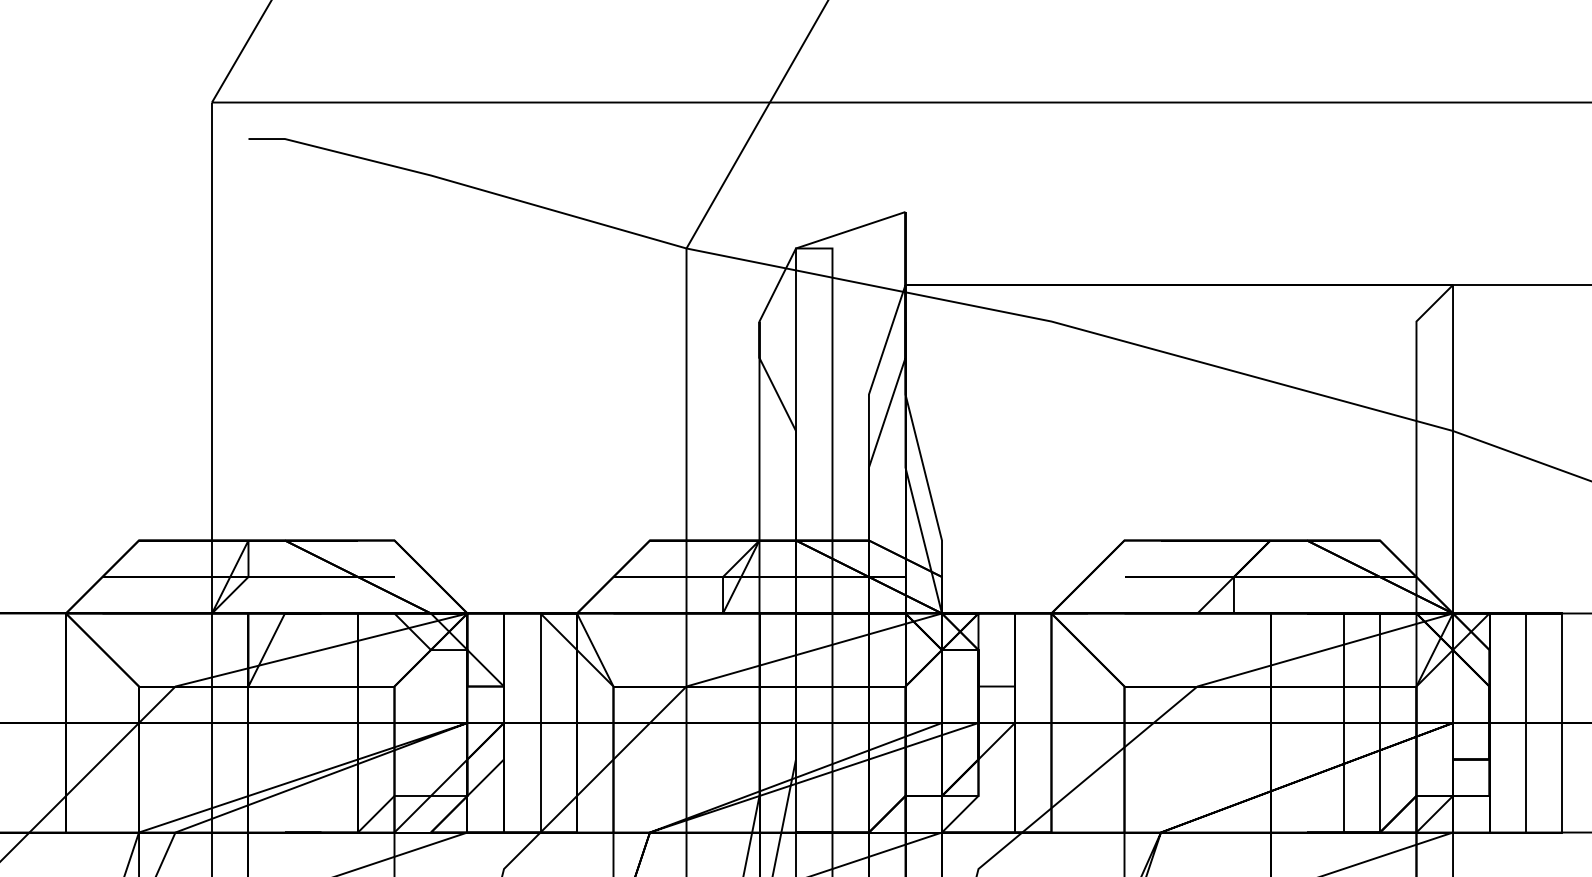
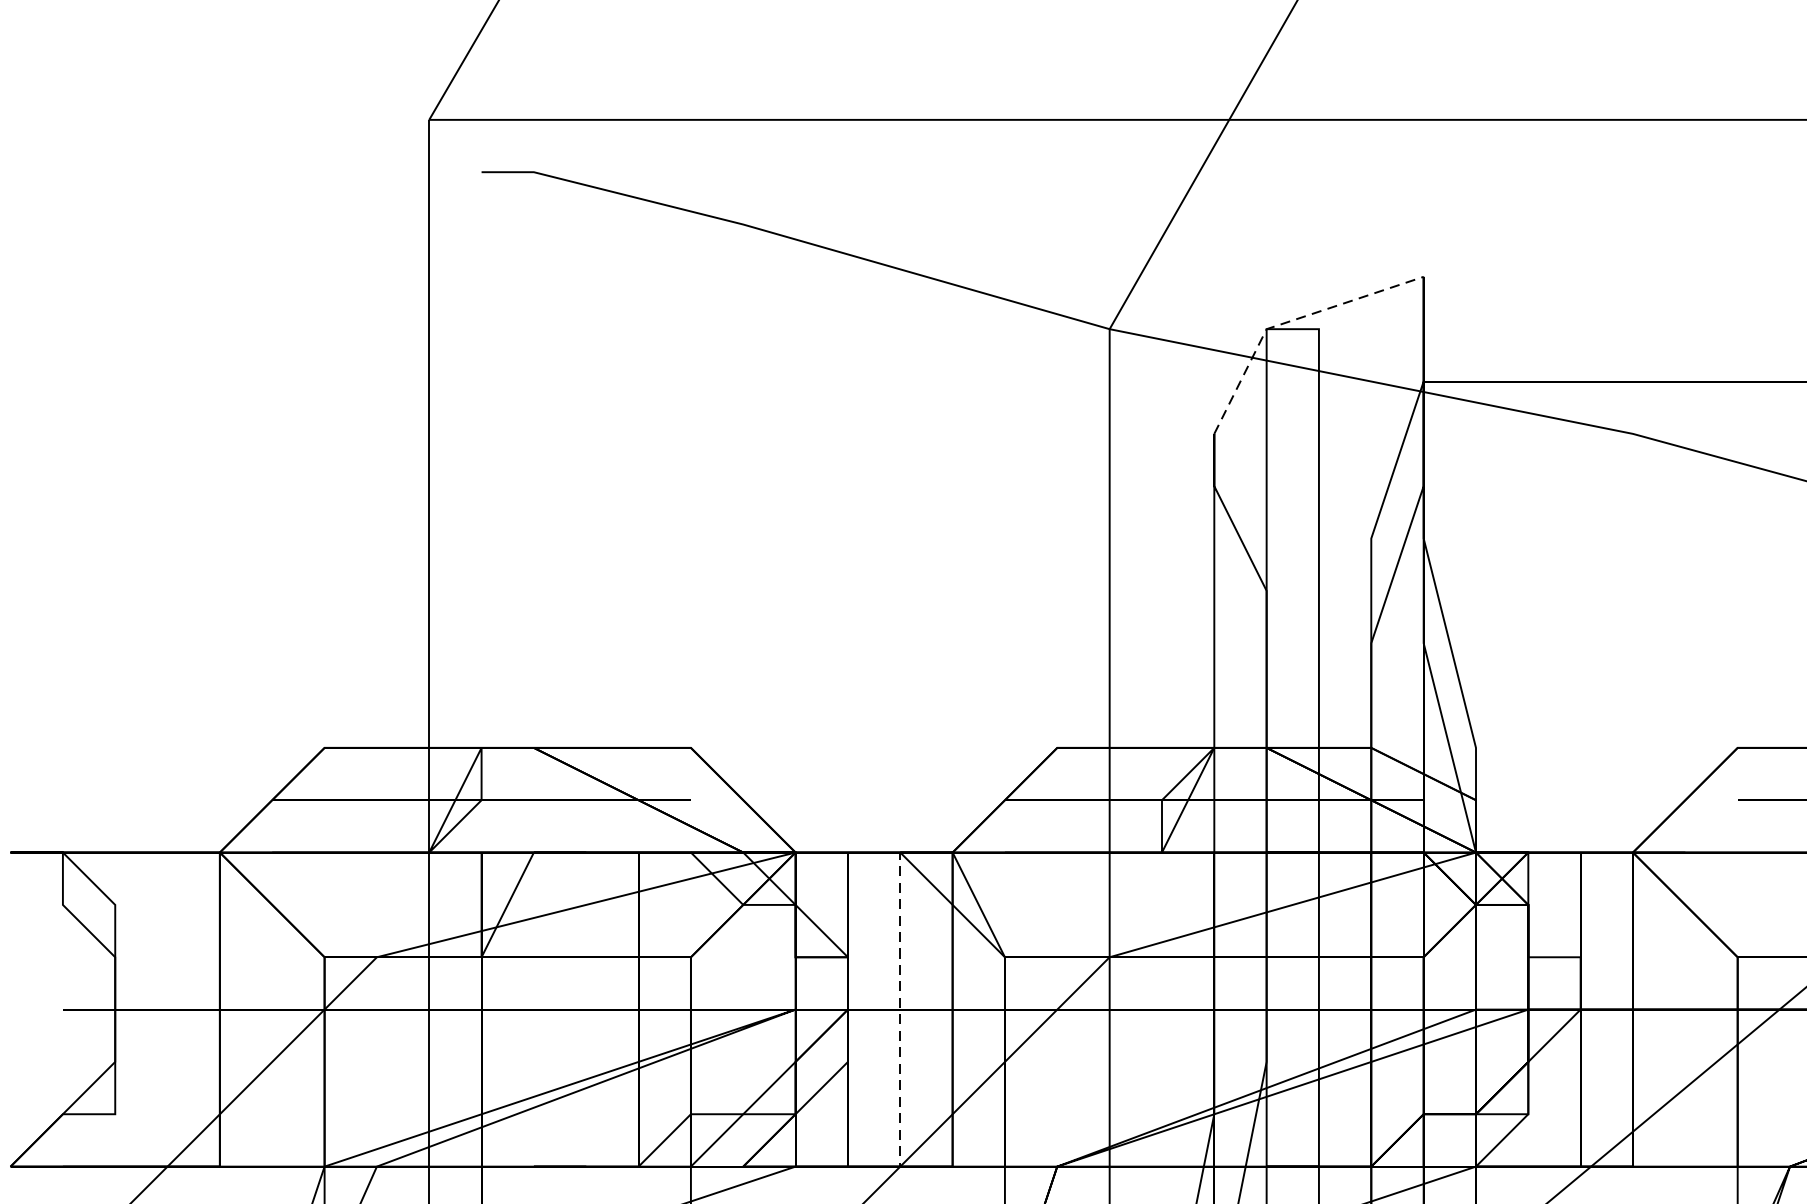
line: (812, 243) -> (1290, 322), solid -> dashed
line: (540, 723) -> (900, 1010), solid -> dashed

